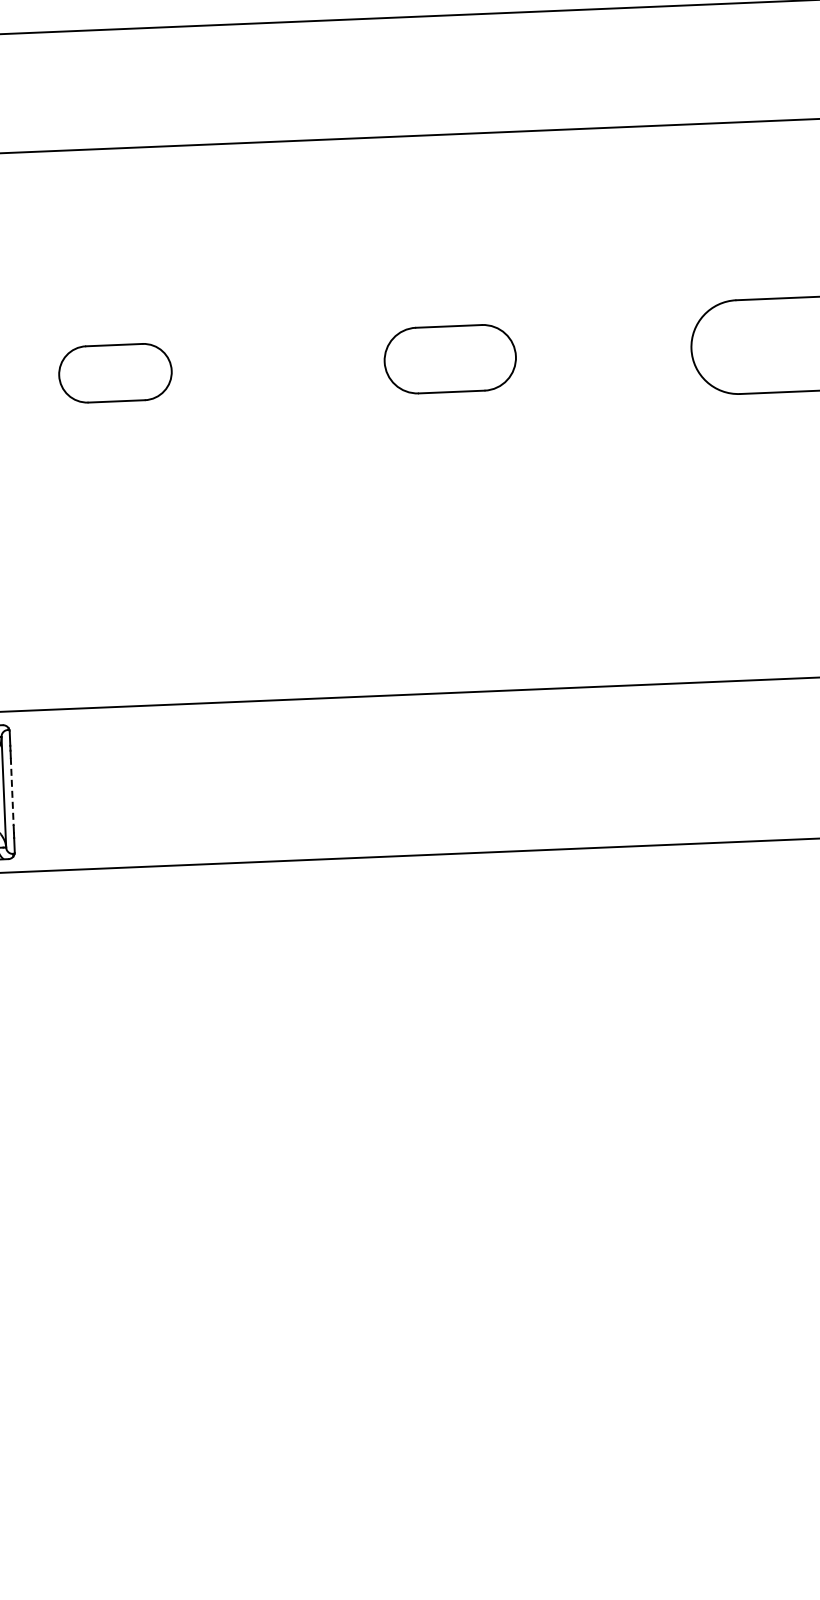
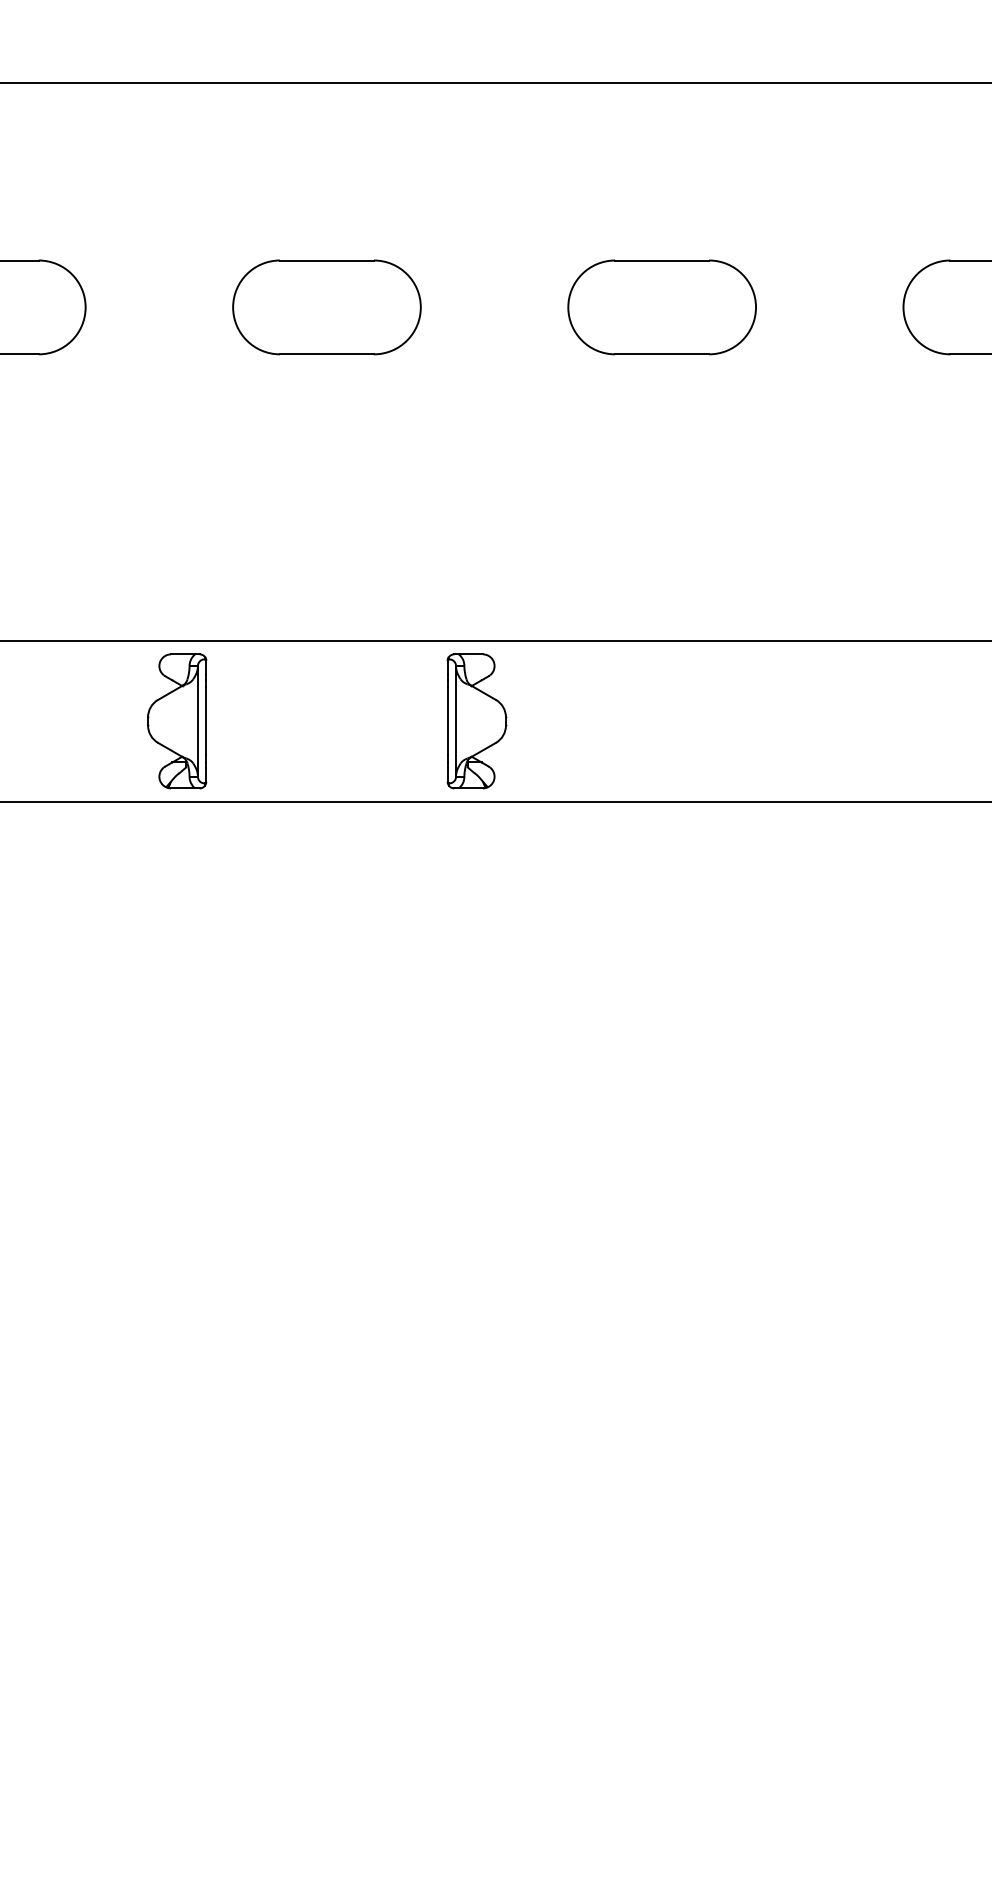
part: (449, 359) -> (661, 307), size x1.43
part: (114, 373) -> (326, 307), size x1.67
part: (282, 780) -> (476, 721), added
line: (12, 791) -> (206, 721), dashed -> solid

